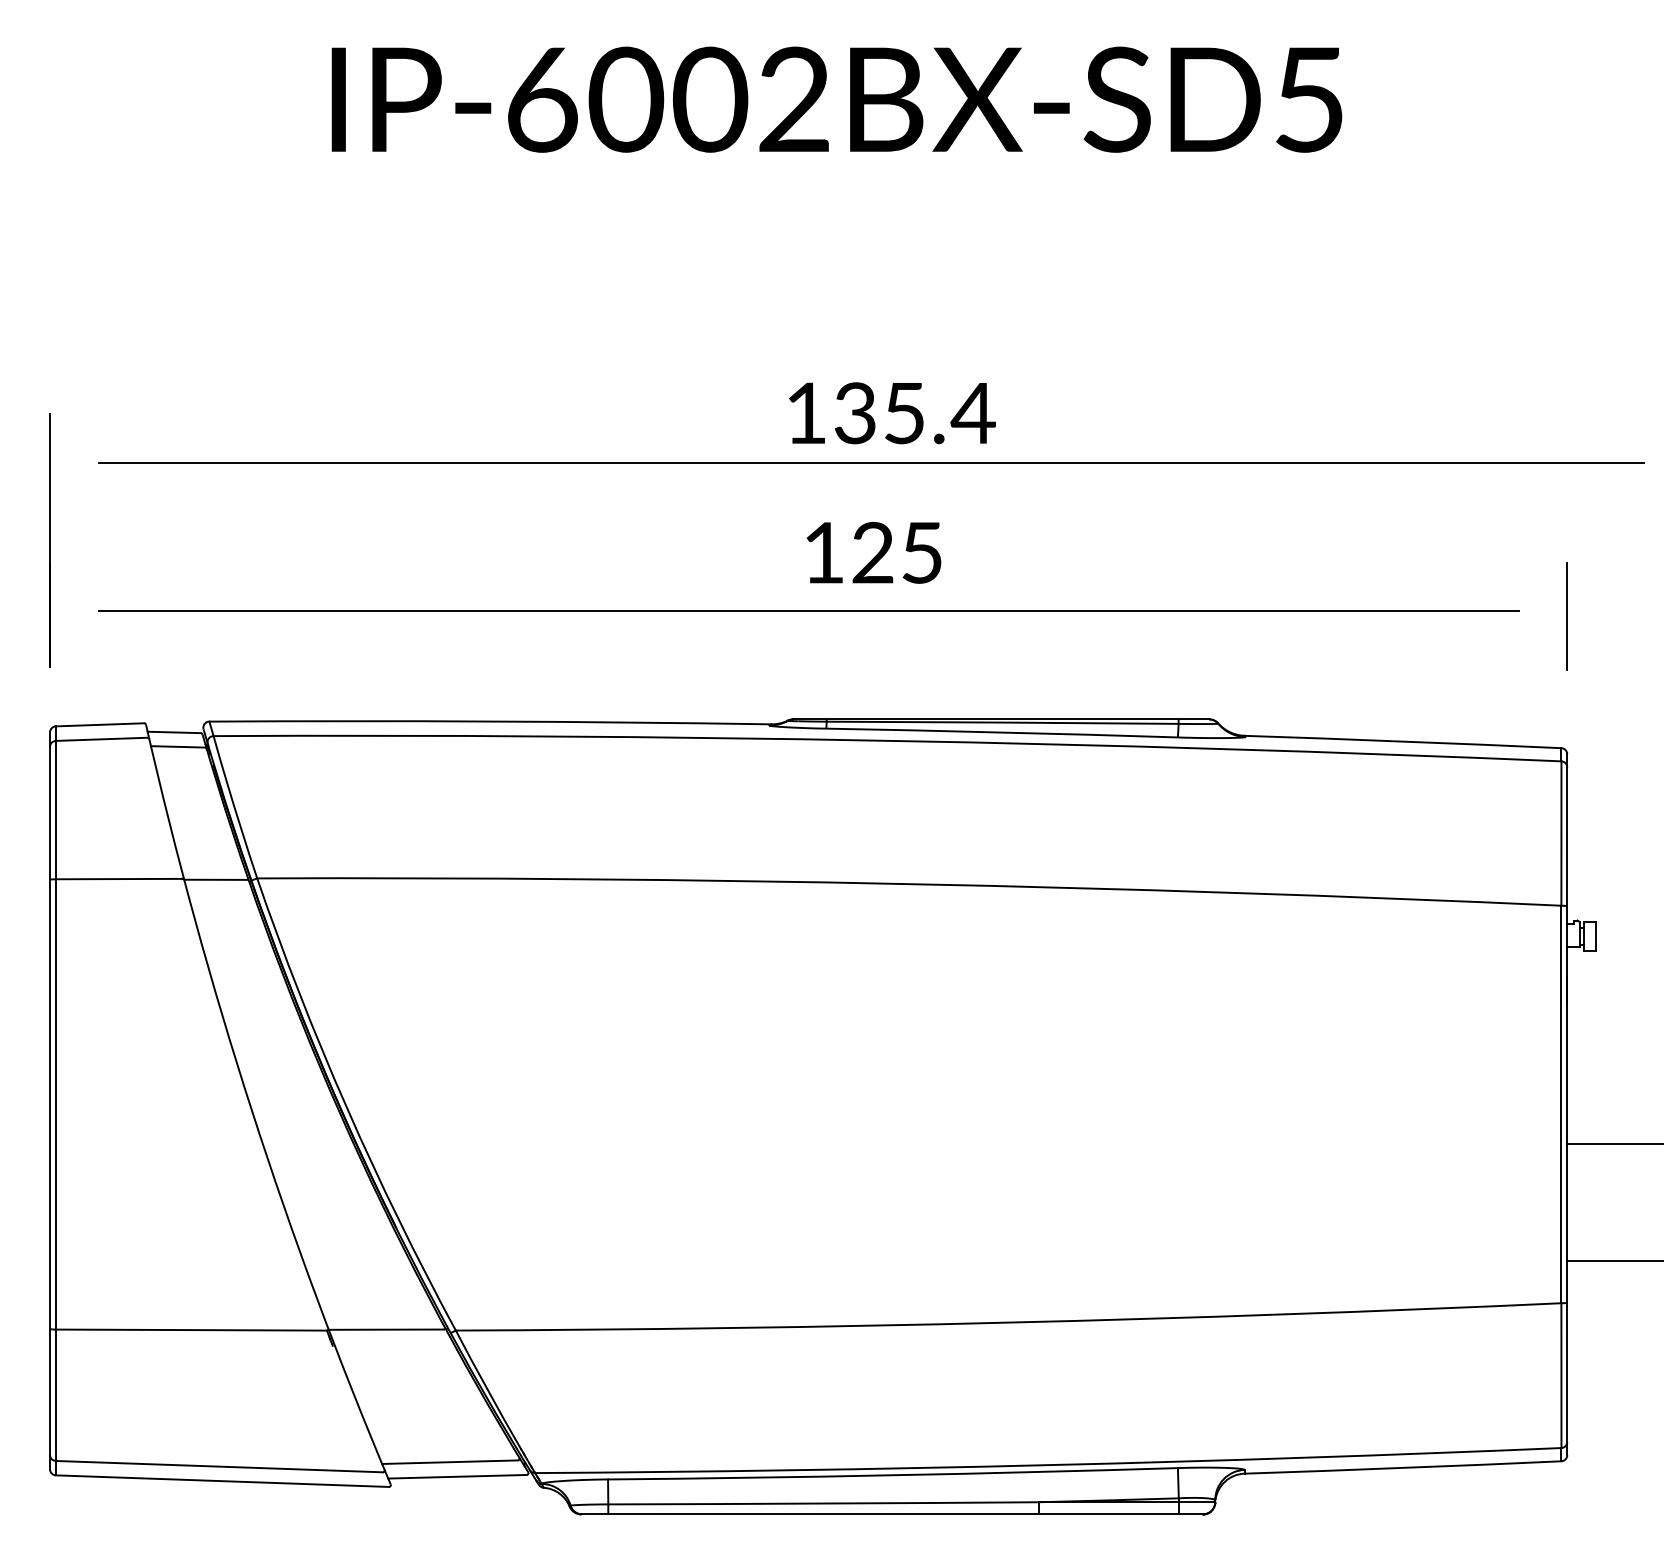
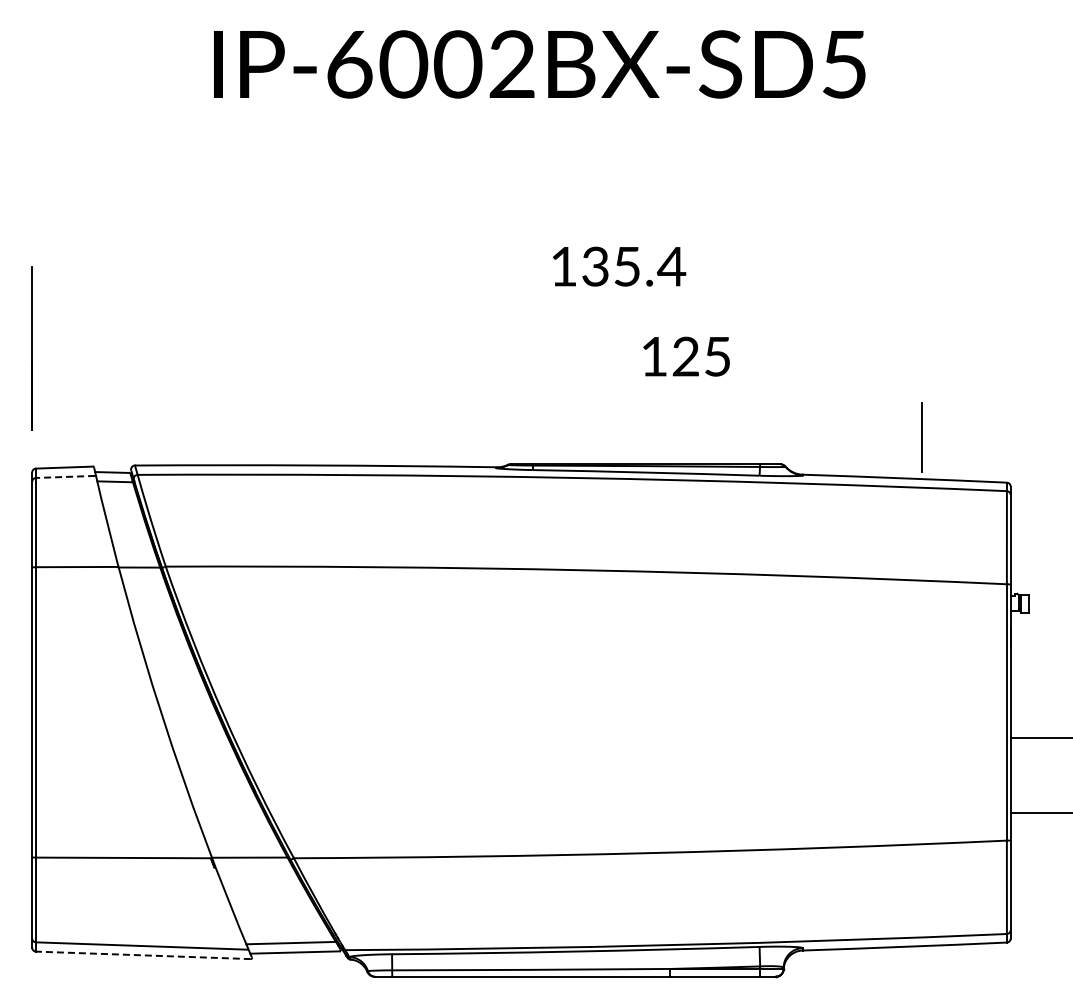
text: (892, 413) -> (619, 266), moved
line: (870, 462) -> (561, 298), removed
text: (873, 552) -> (686, 356), moved
line: (808, 611) -> (521, 394), removed
line: (1566, 616) -> (921, 437), moved
line: (101, 738) -> (65, 476), solid -> dashed
line: (221, 1481) -> (142, 955), solid -> dashed

